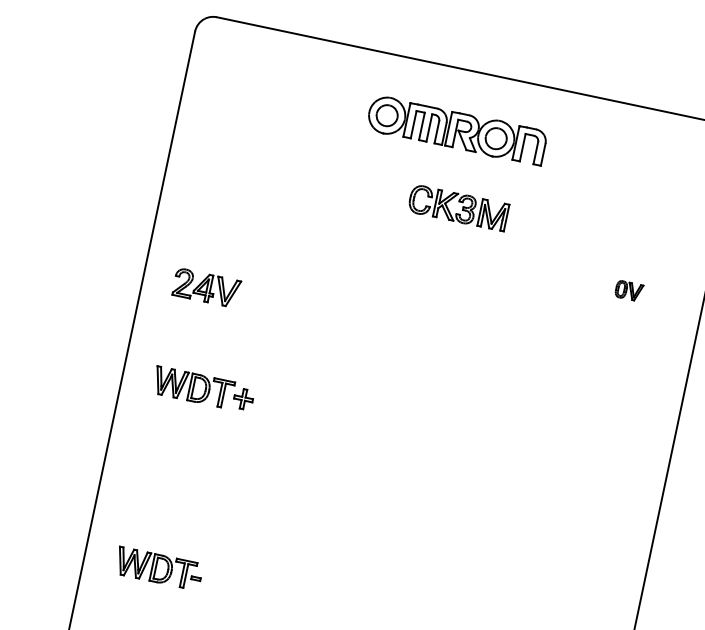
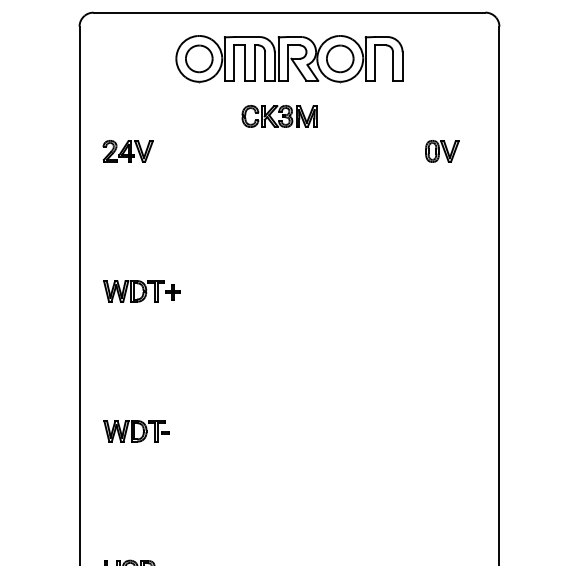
part: (456, 130) -> (289, 59), size x1.67
part: (458, 207) -> (279, 116), moved
part: (205, 287) -> (127, 151), moved
part: (629, 291) -> (442, 151), size x1.67

